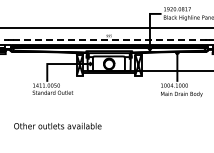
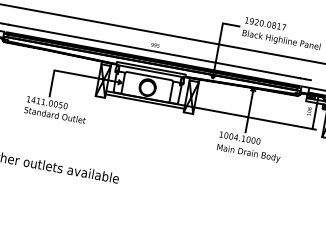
line: (108, 40) -> (153, 51), dashed -> solid

